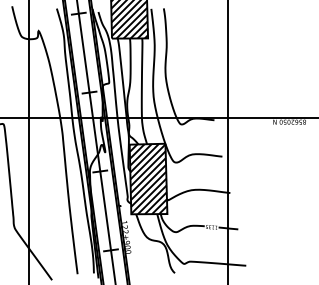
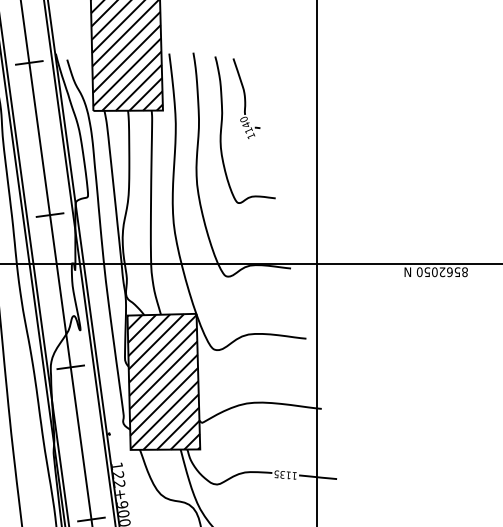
part: (190, 48) -> (244, 130), added

